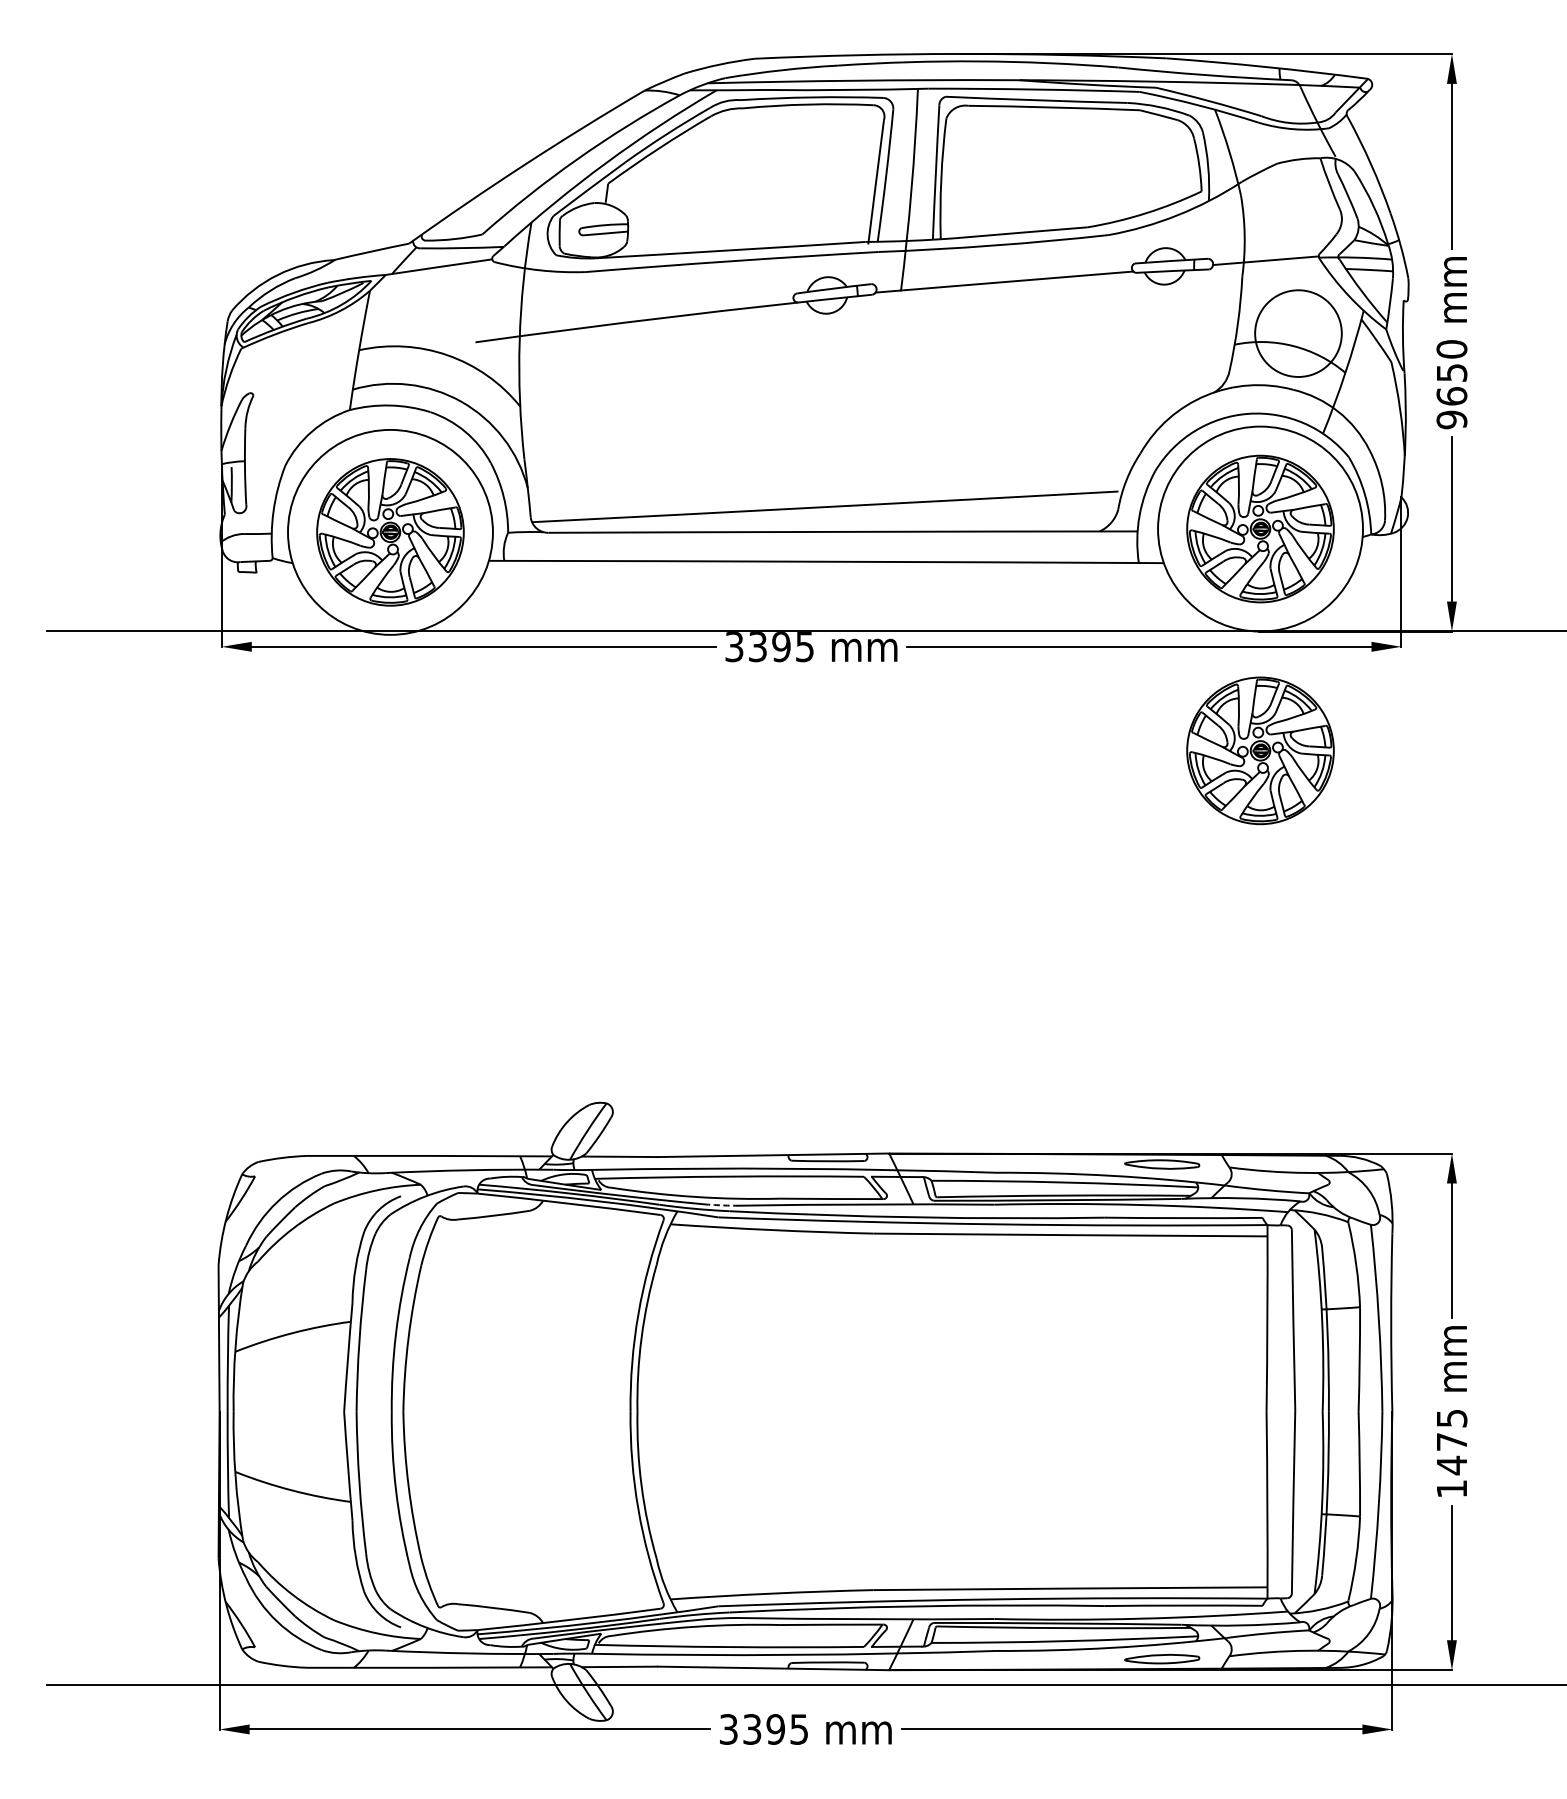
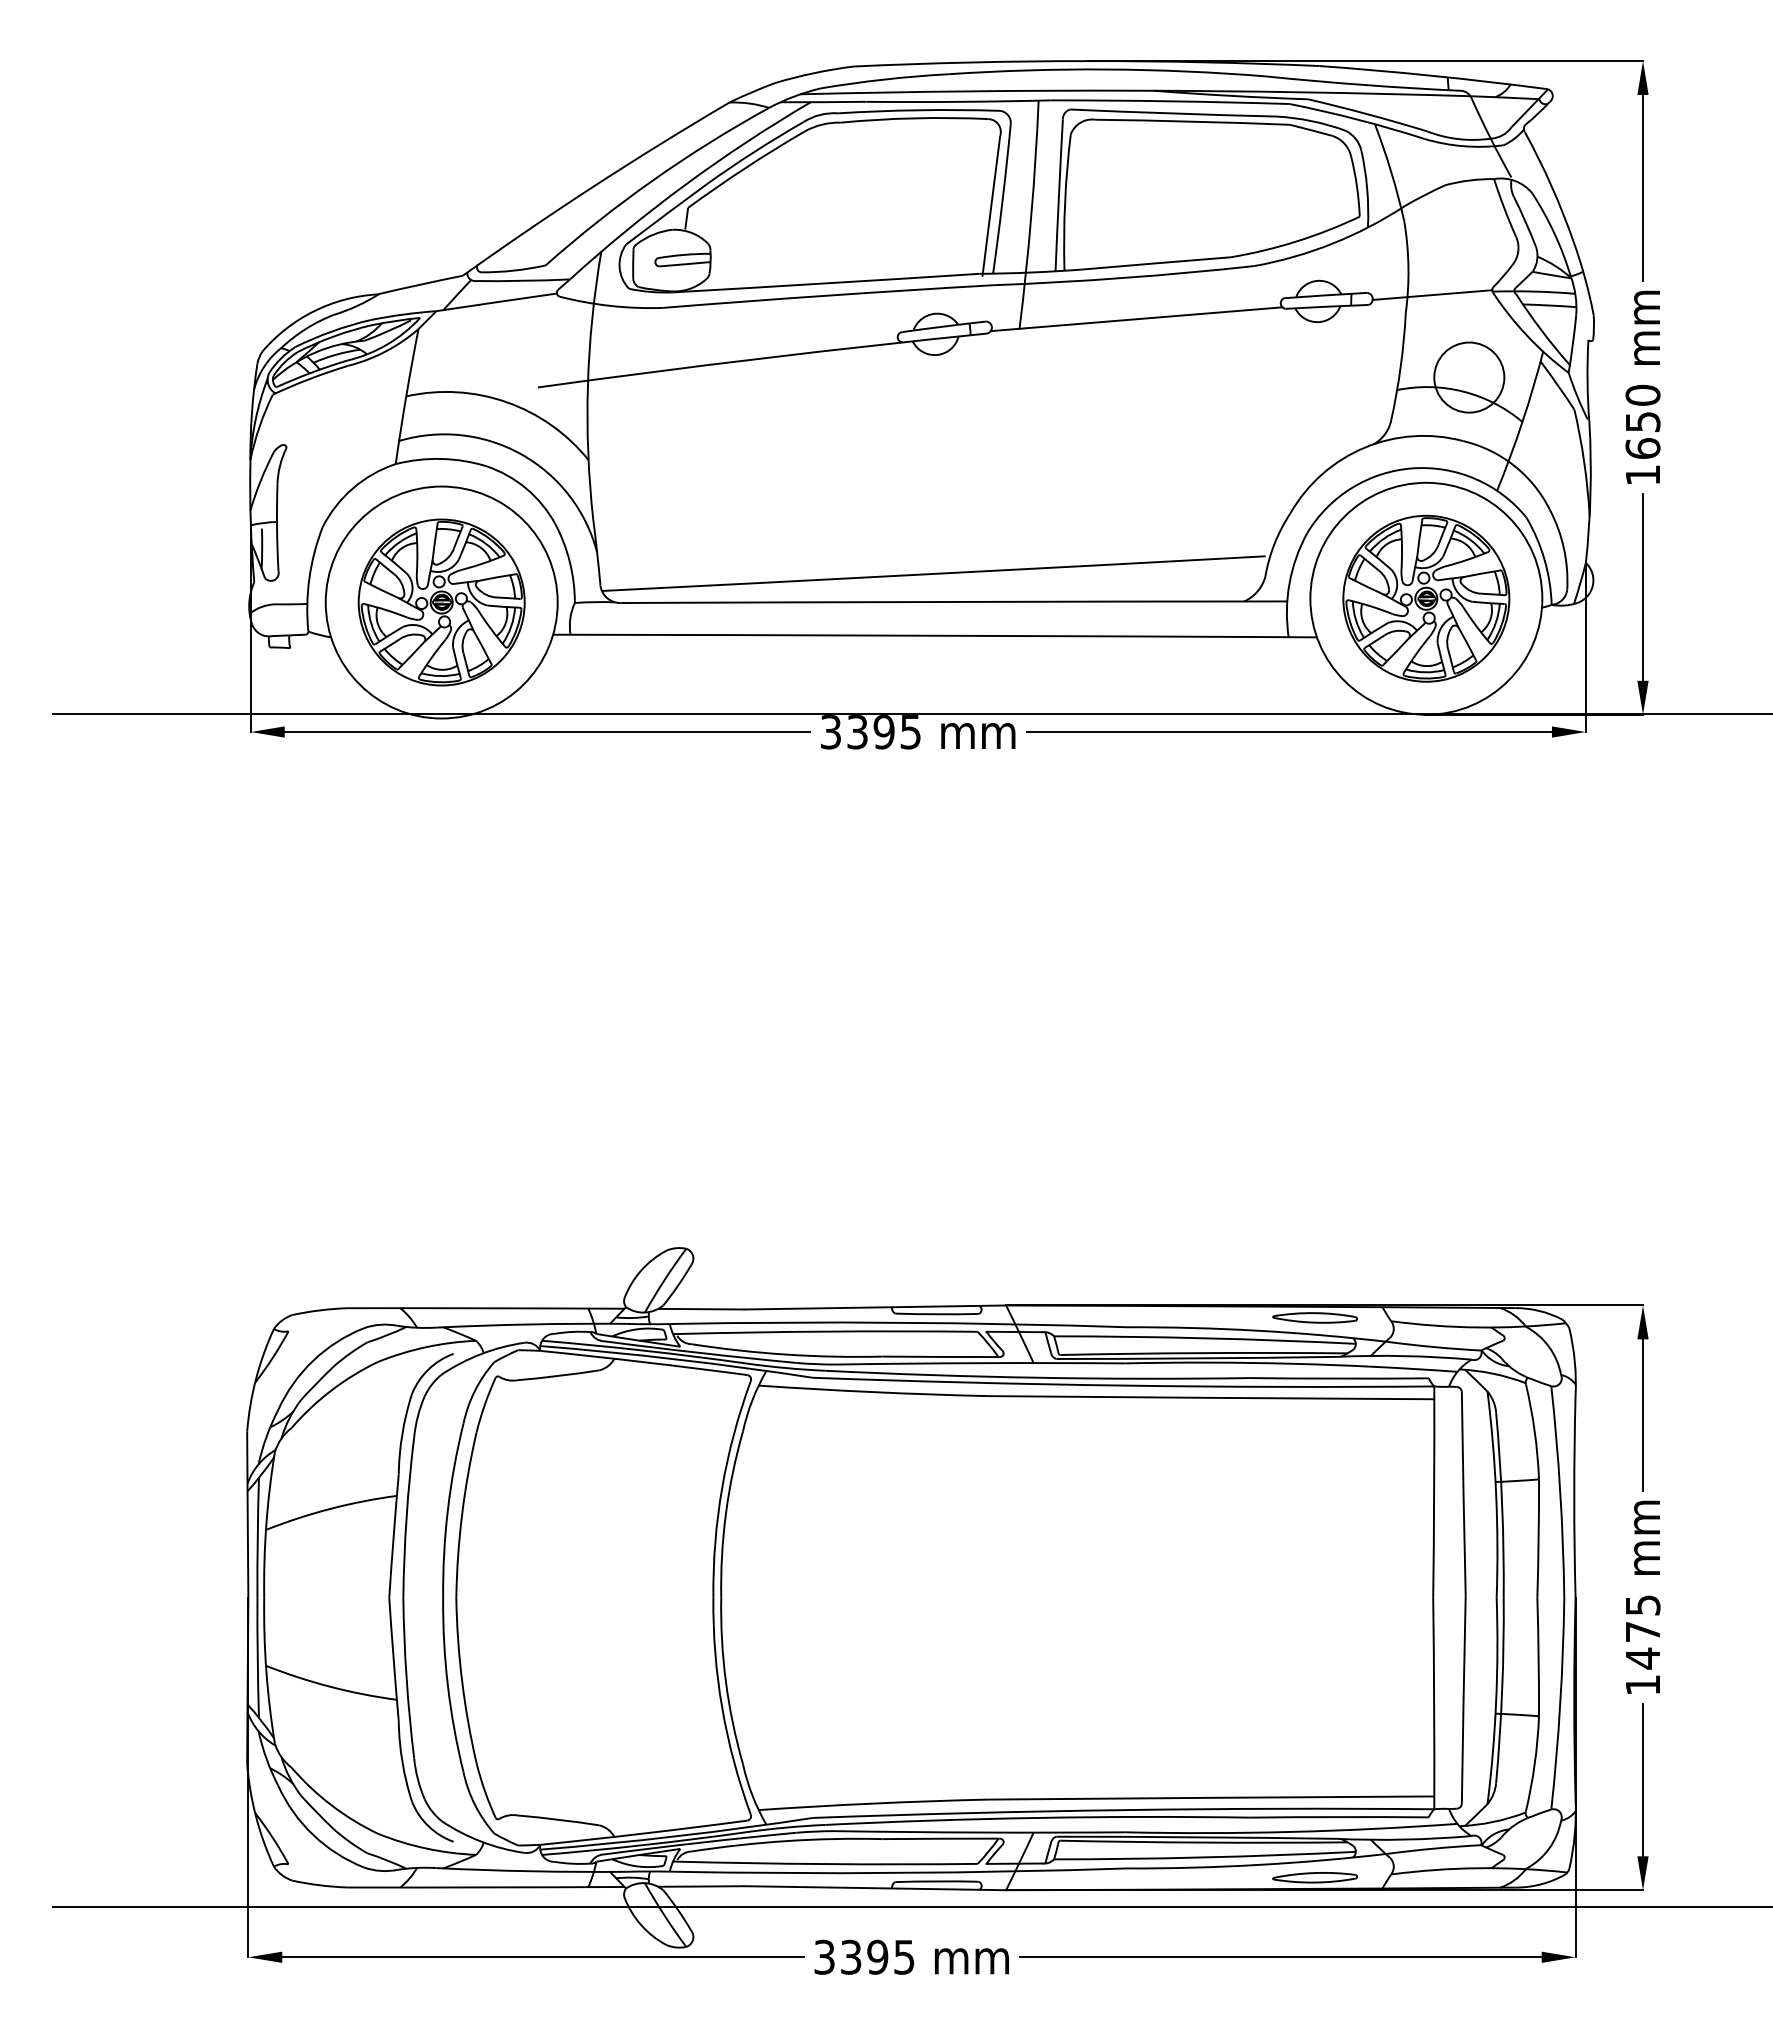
circle: (1298, 333) -> (1469, 377), size x0.71
text: (1451, 419) -> (1642, 474), 9650 -> 1650
part: (1260, 750) -> (1426, 849), removed
arc: (720, 1205) -> (815, 1364), dashed -> solid

